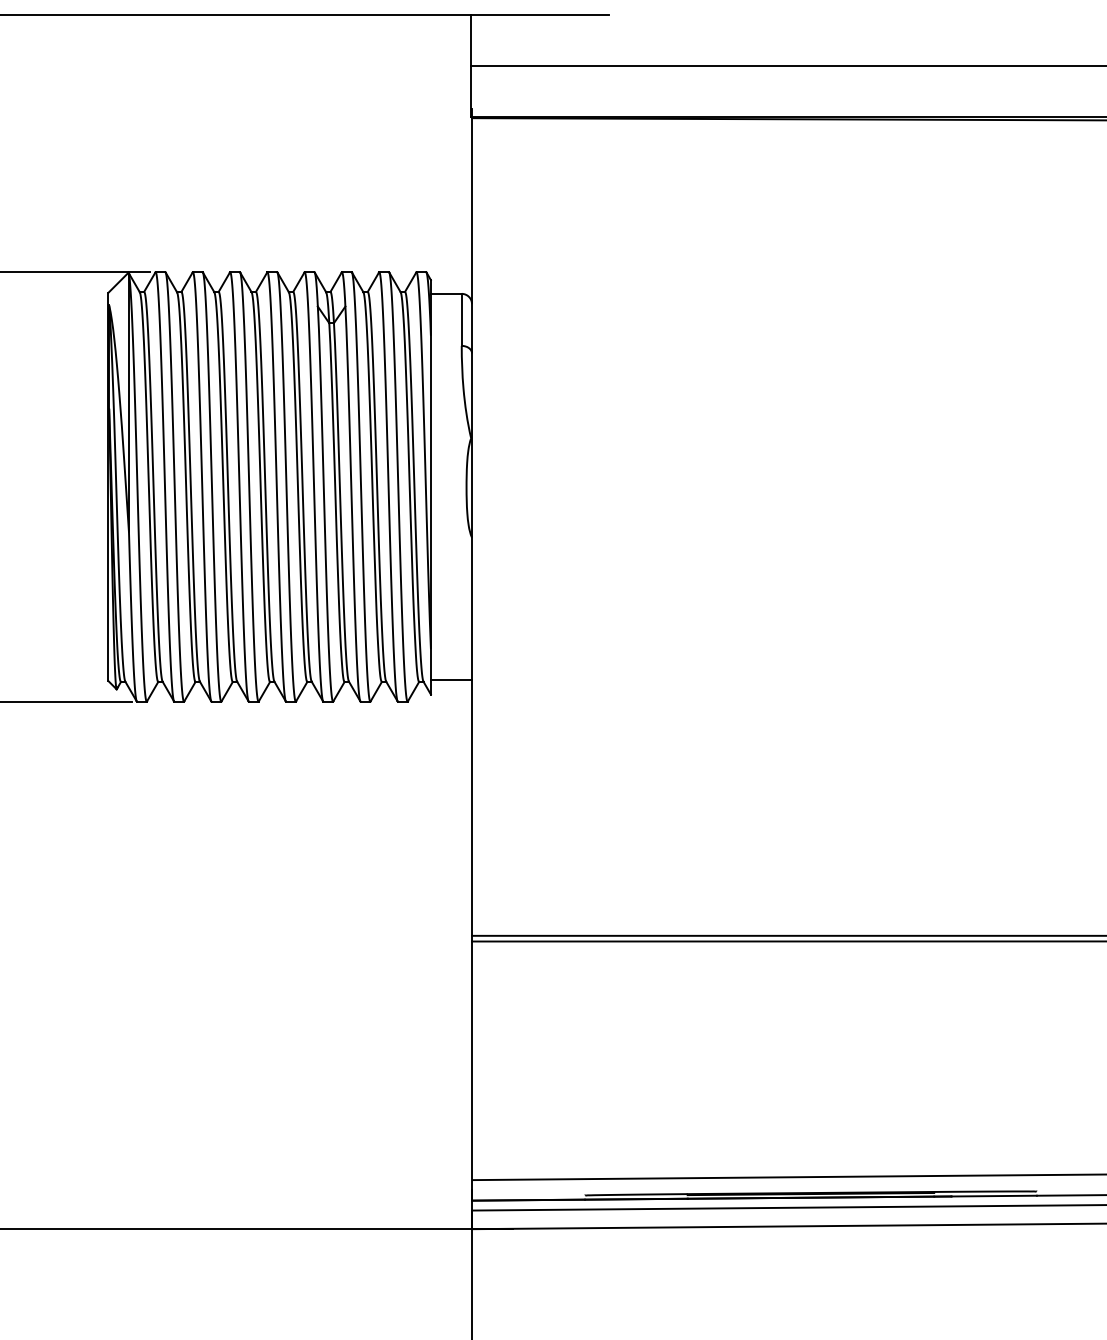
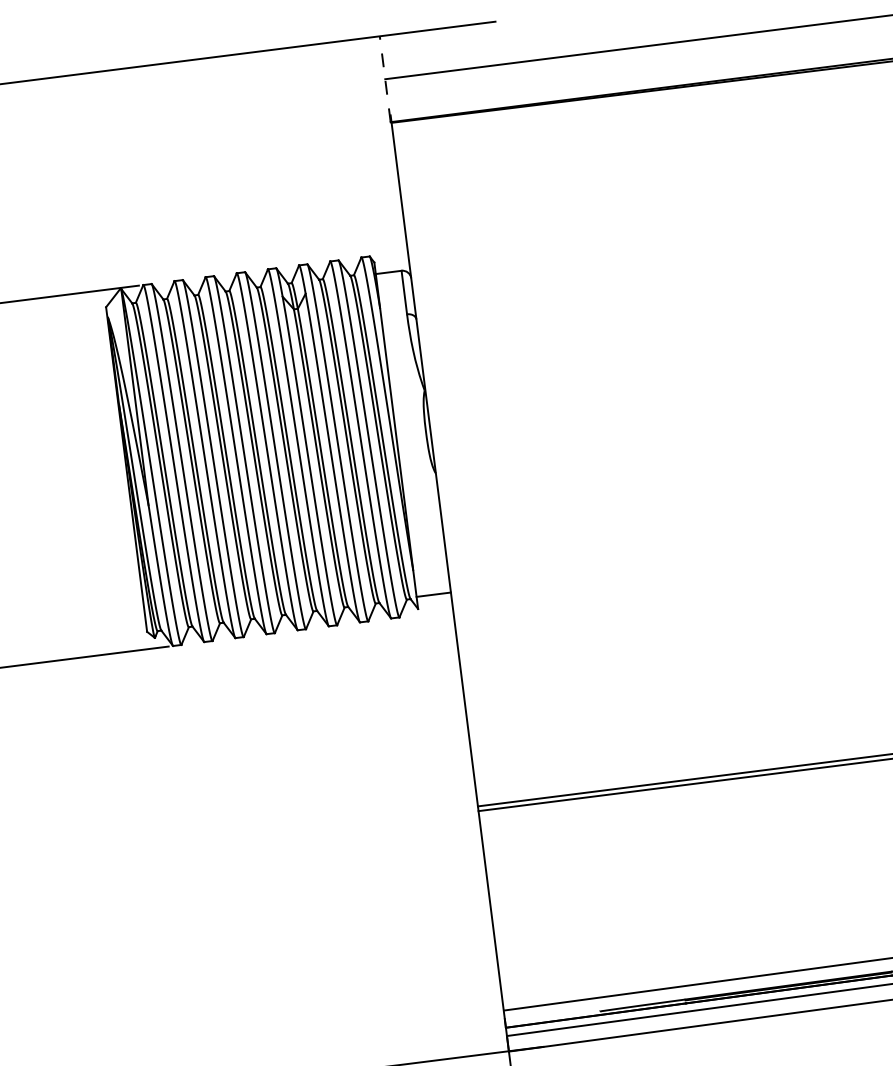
line: (471, 65) -> (385, 78), solid -> dashed

